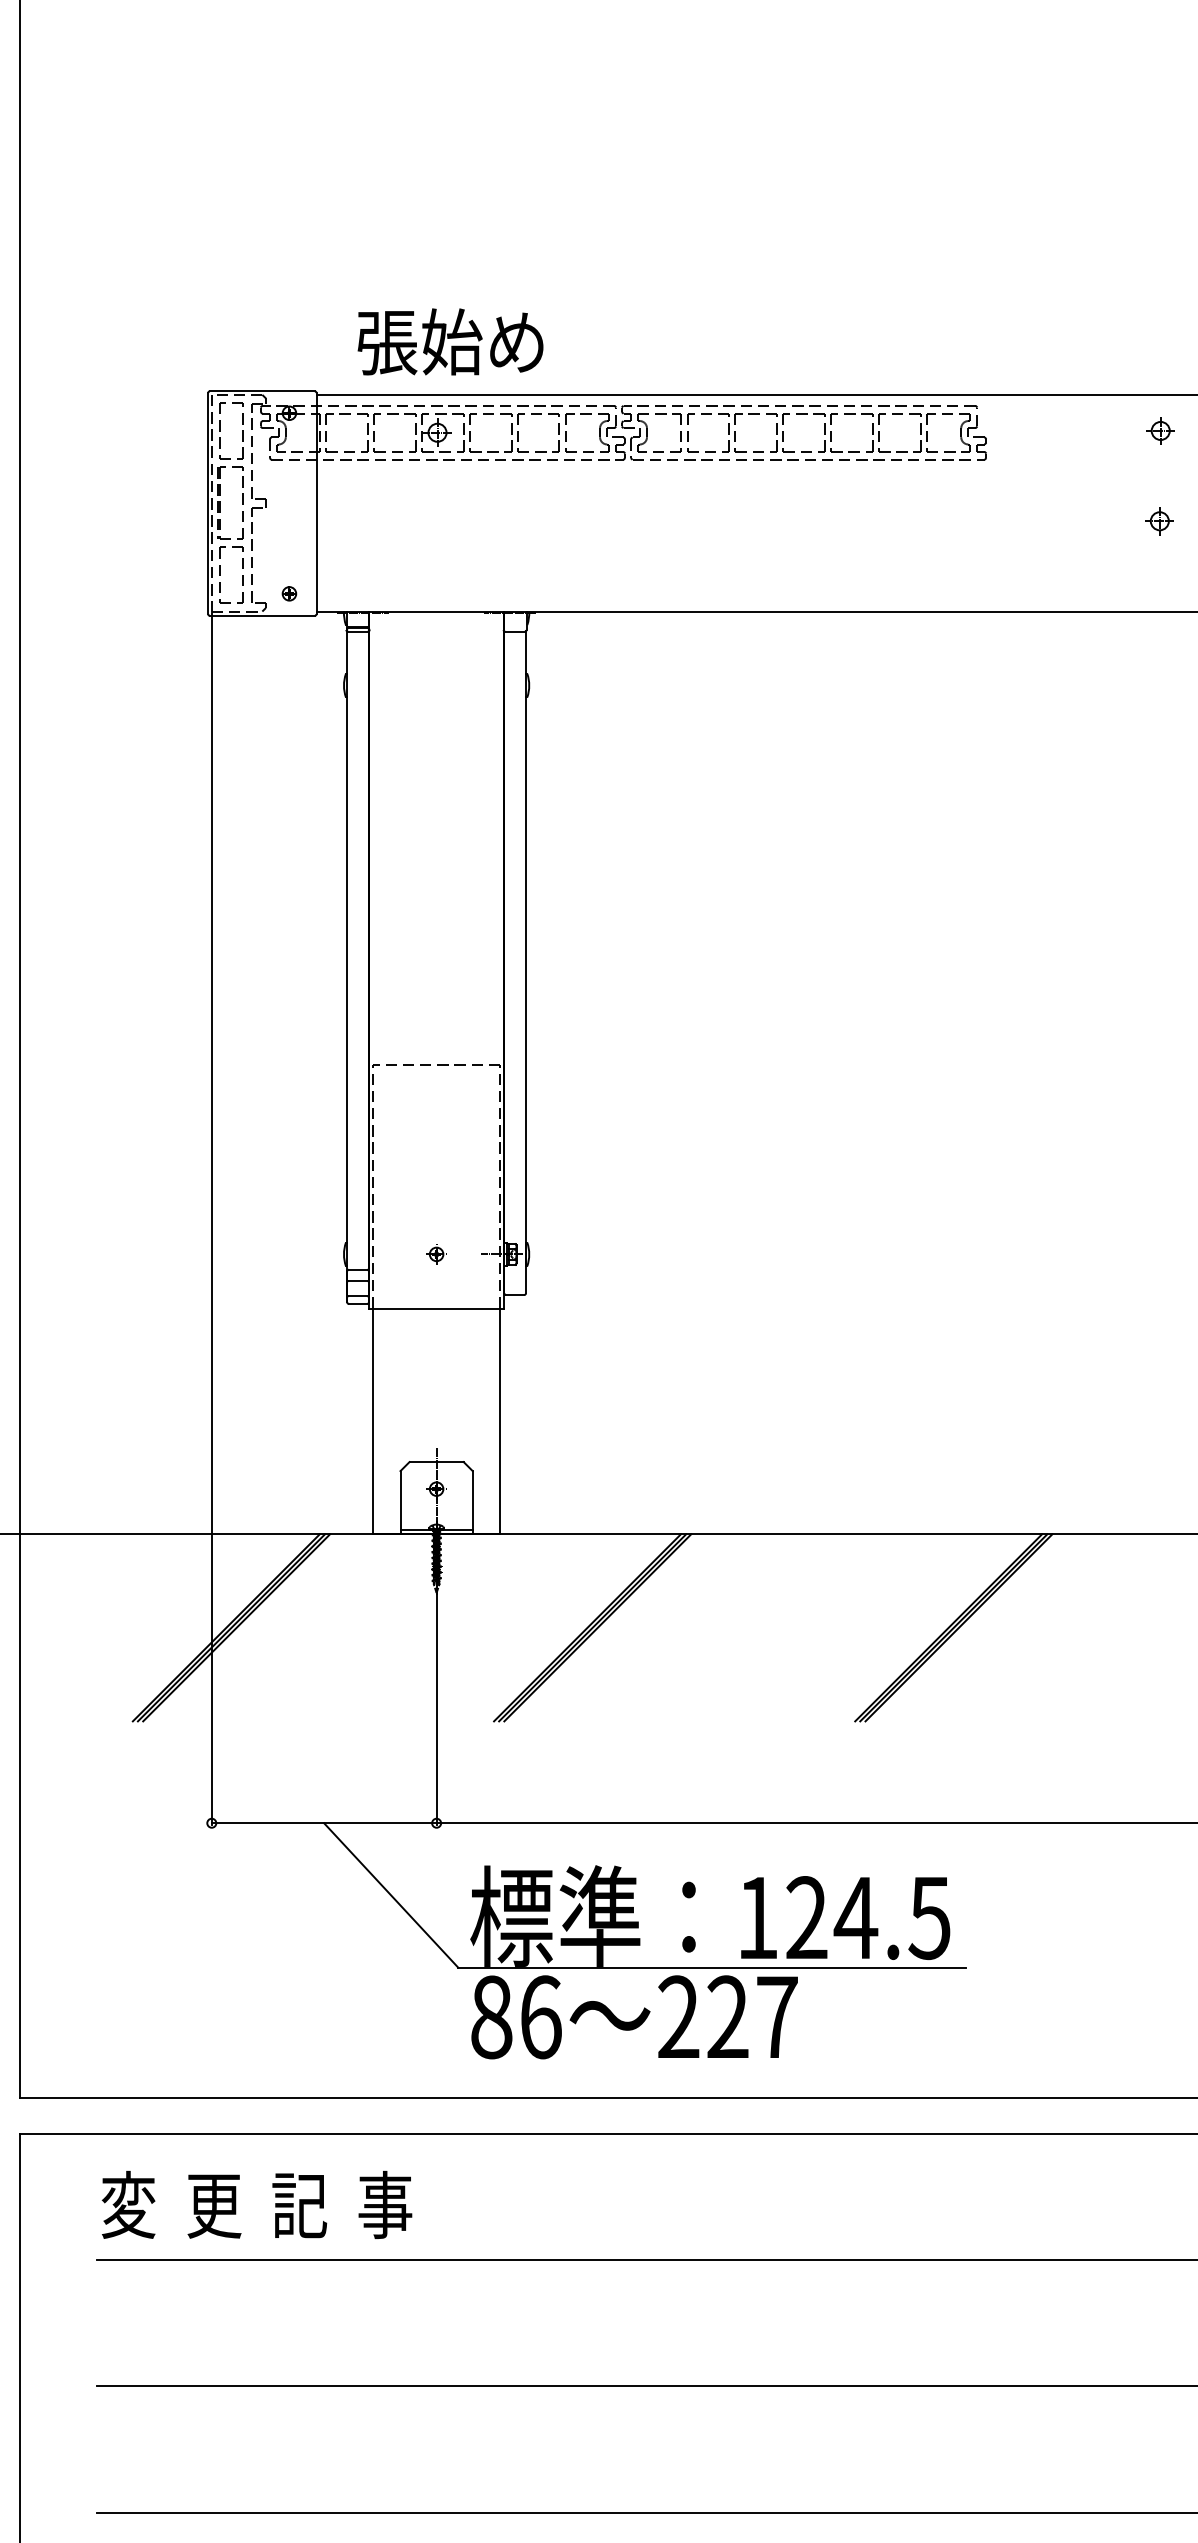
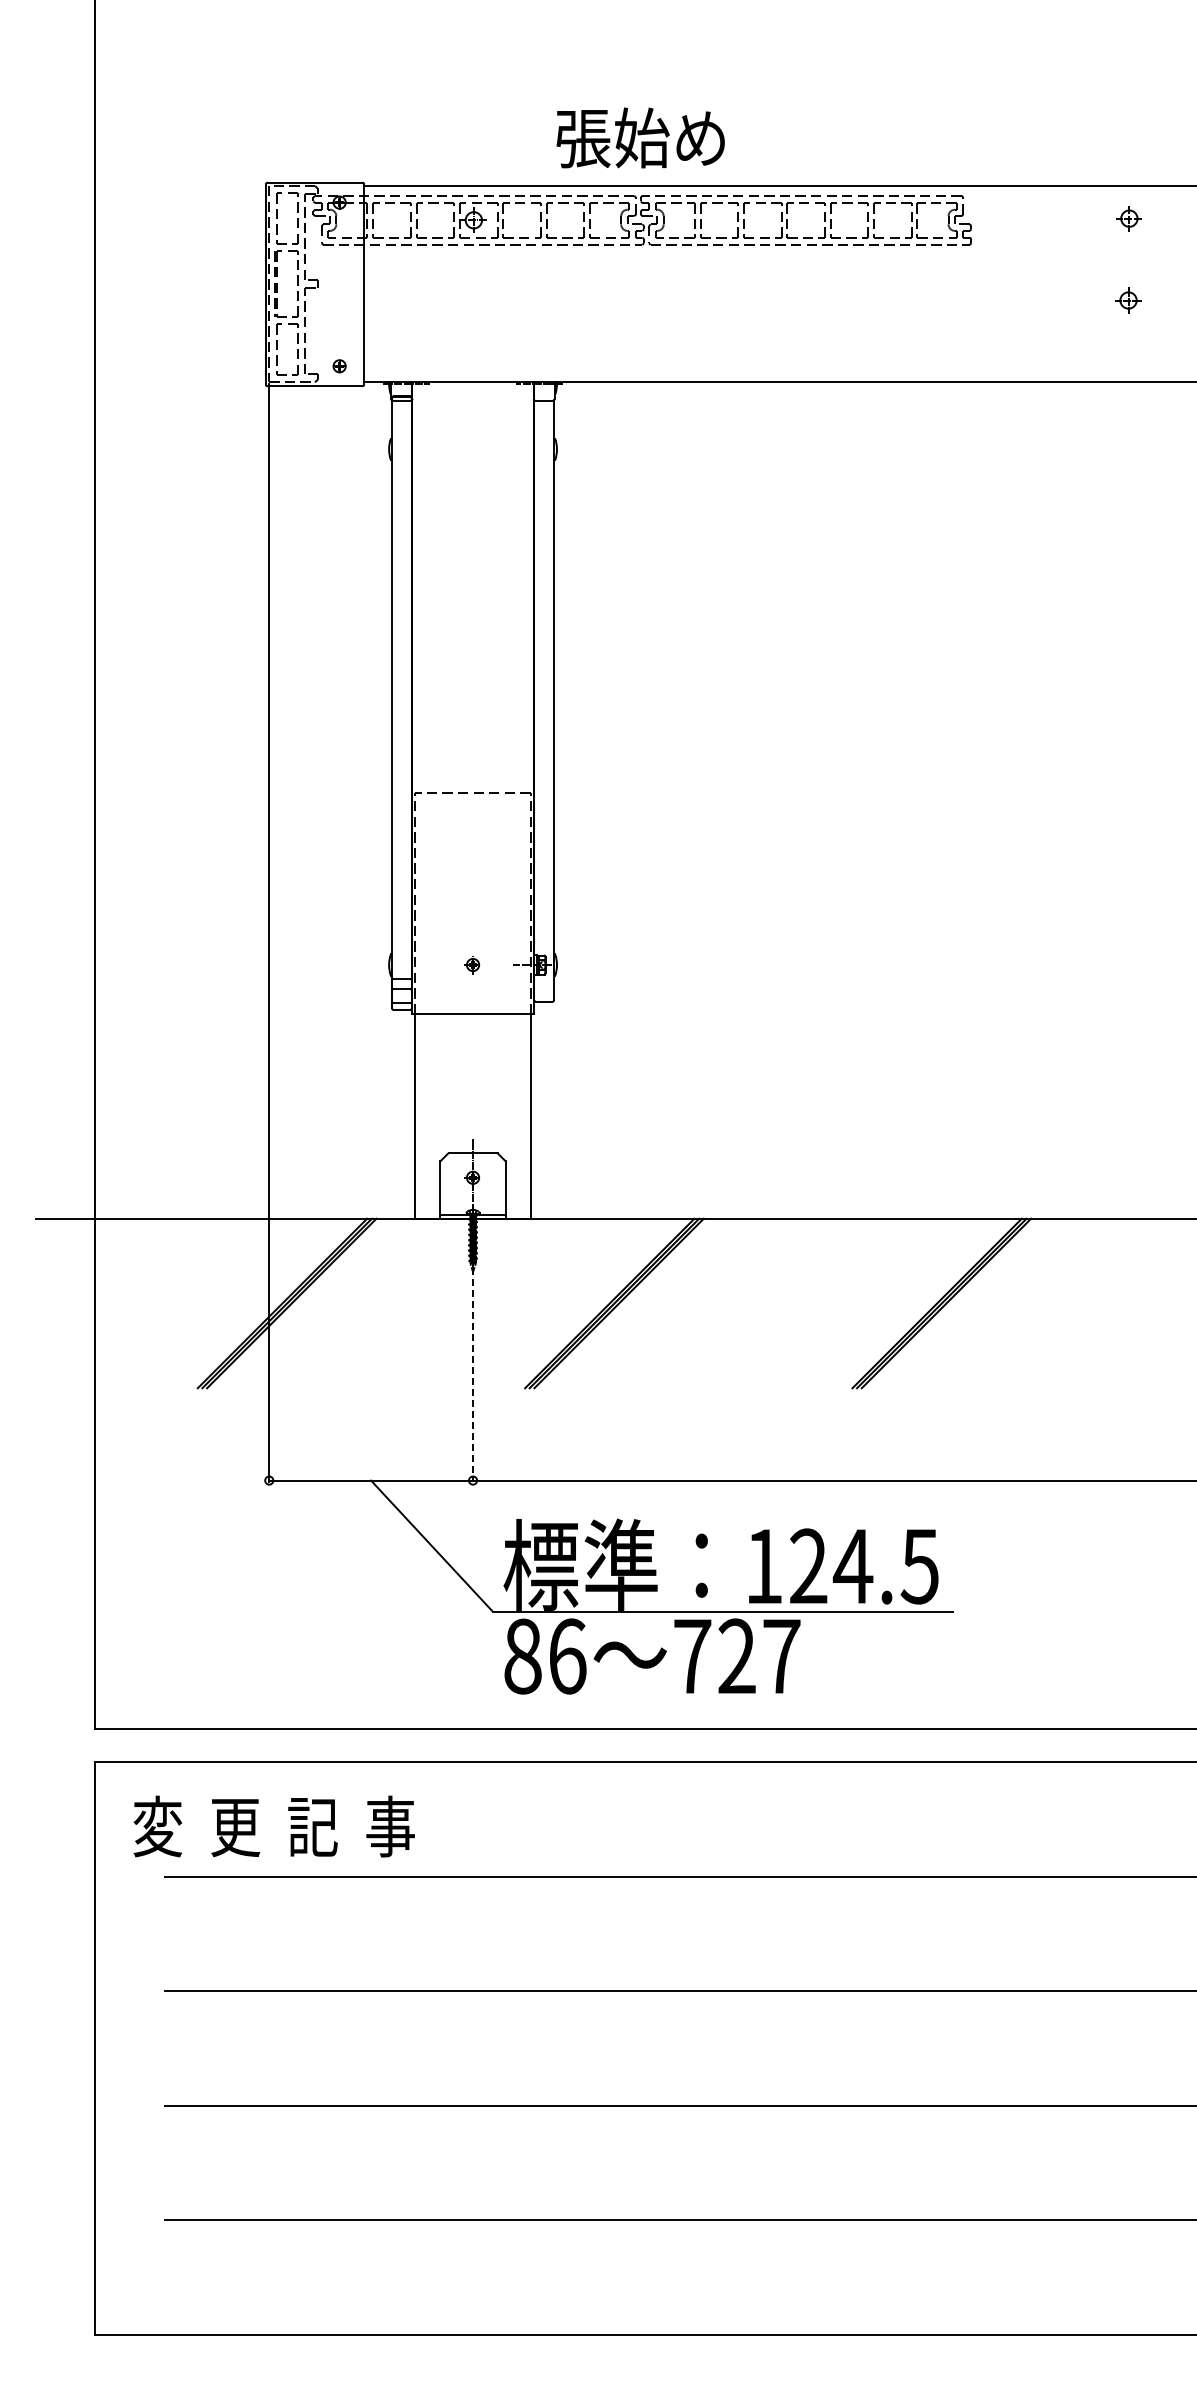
text: (450, 341) -> (640, 137), moved
line: (437, 1700) -> (473, 1369), solid -> dashed
text: (678, 2016) -> (692, 1655), 227 -> 727
text: (256, 2204) -> (273, 1826), moved

